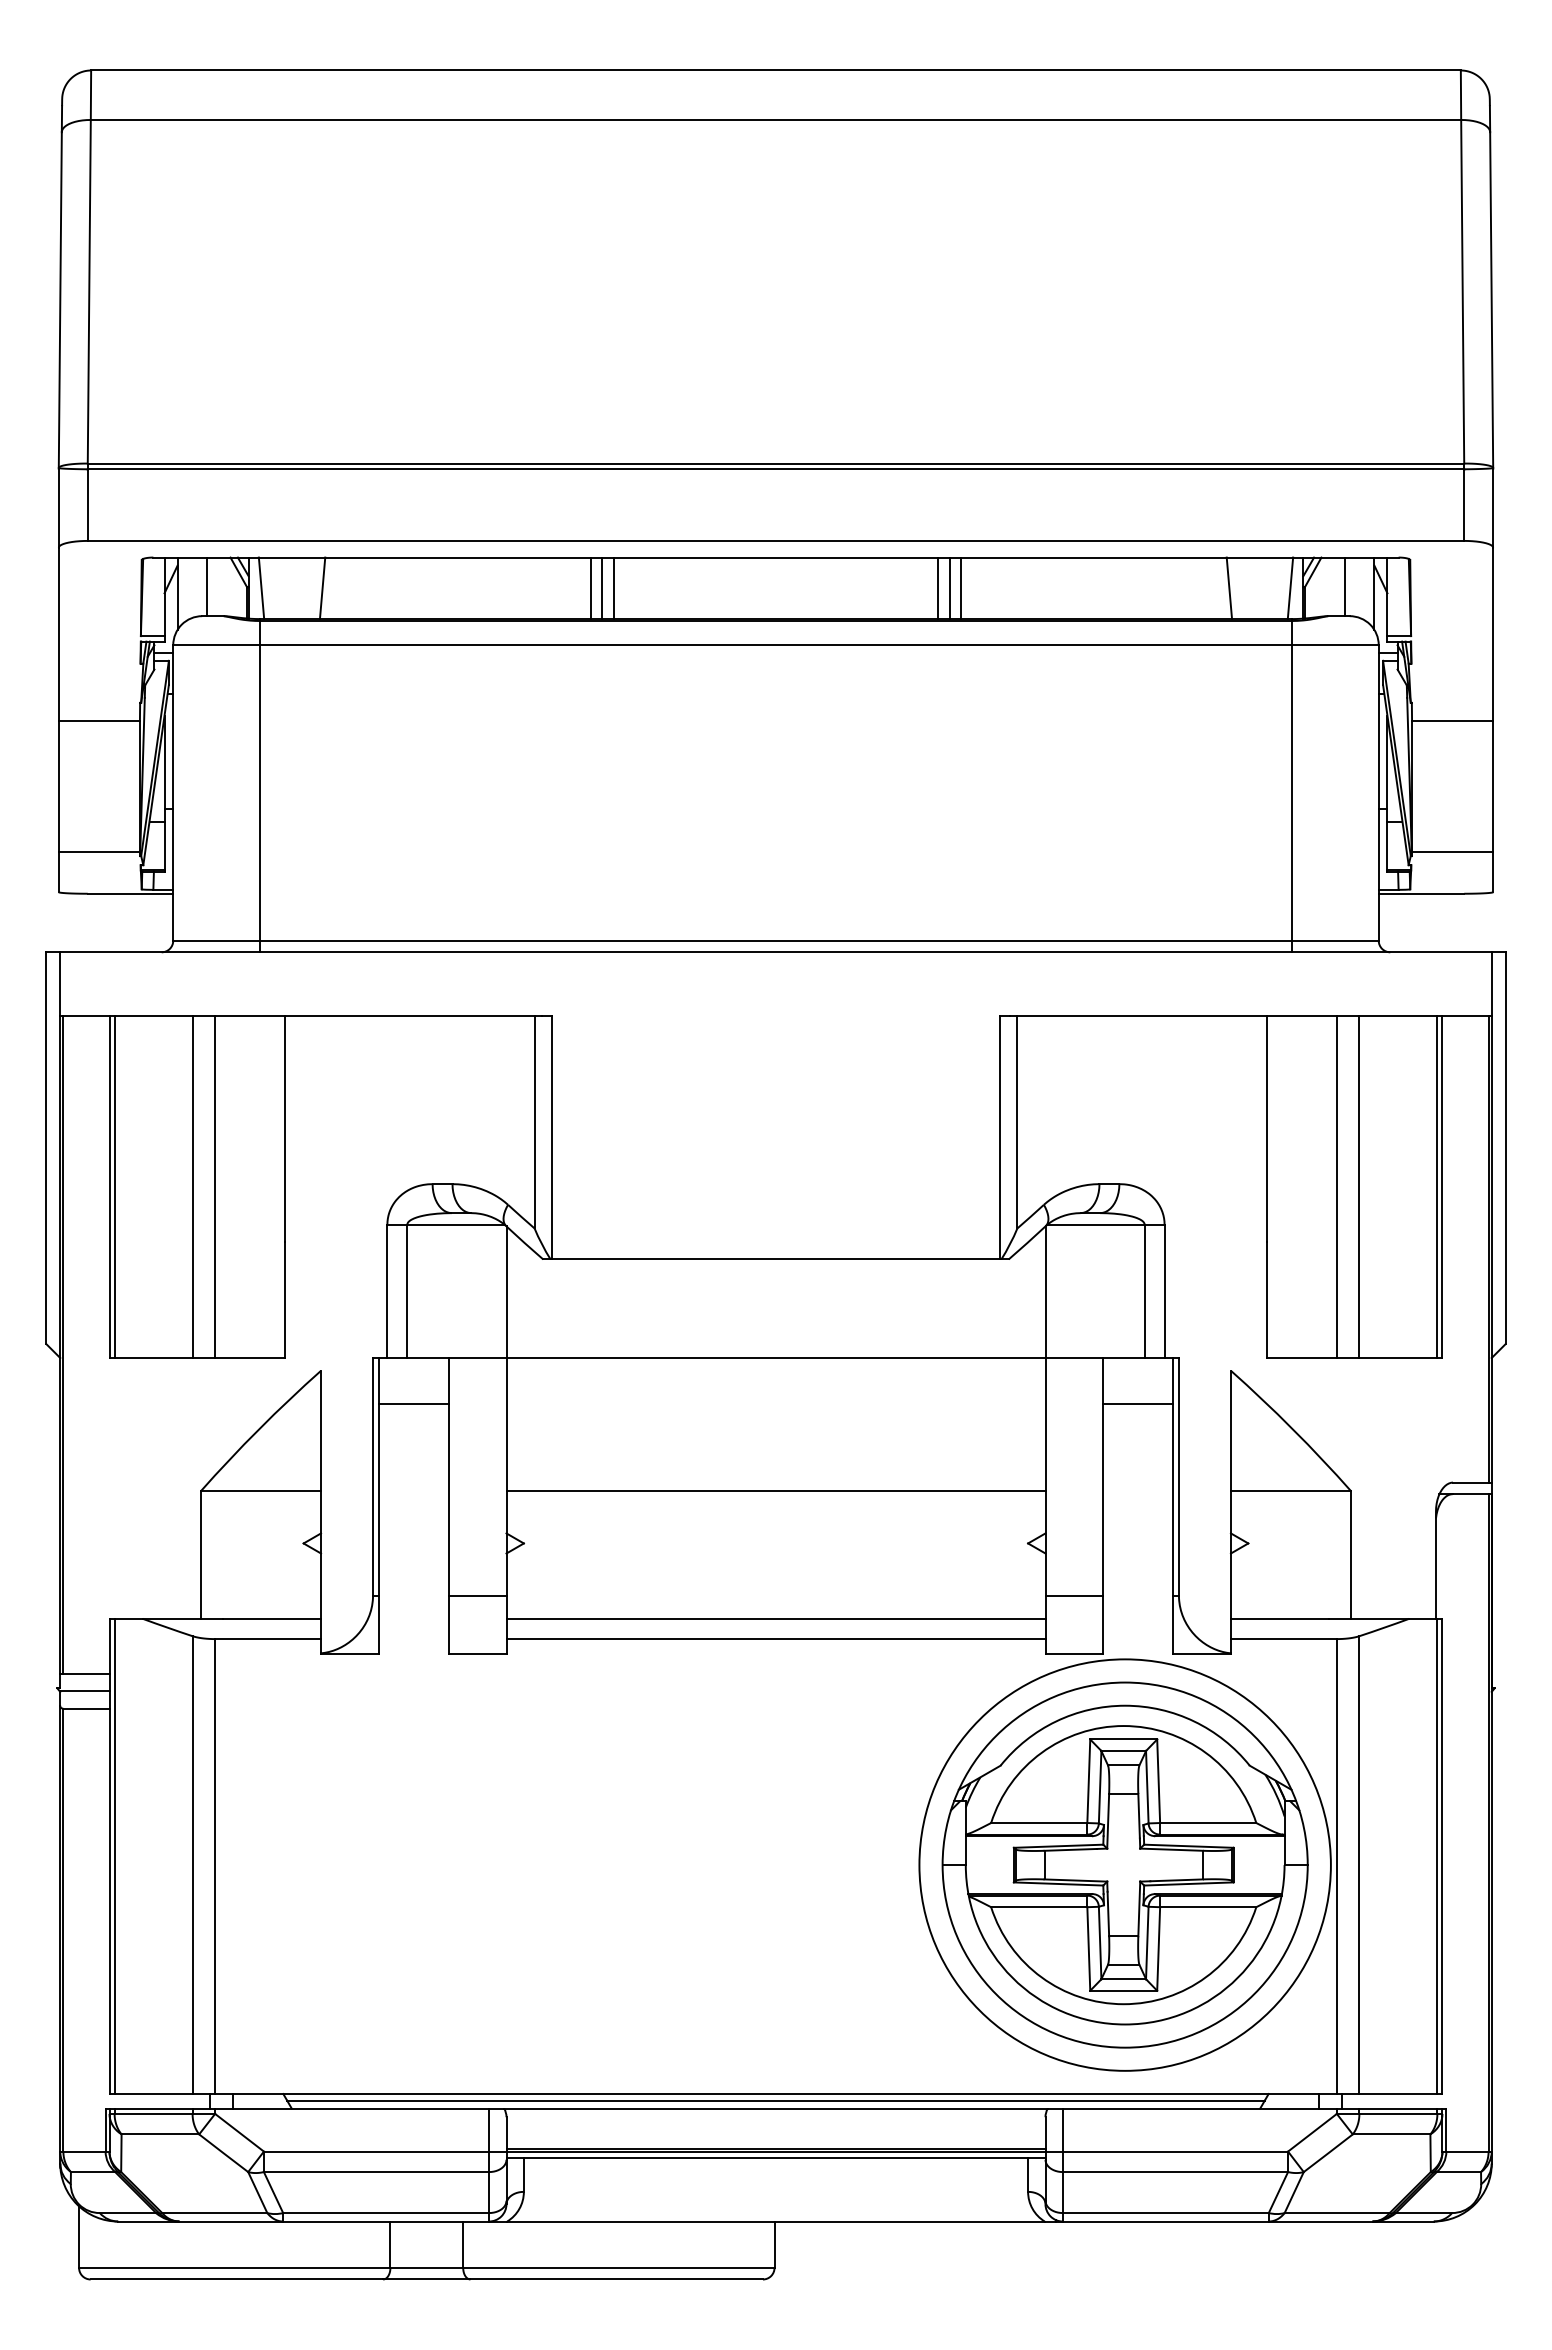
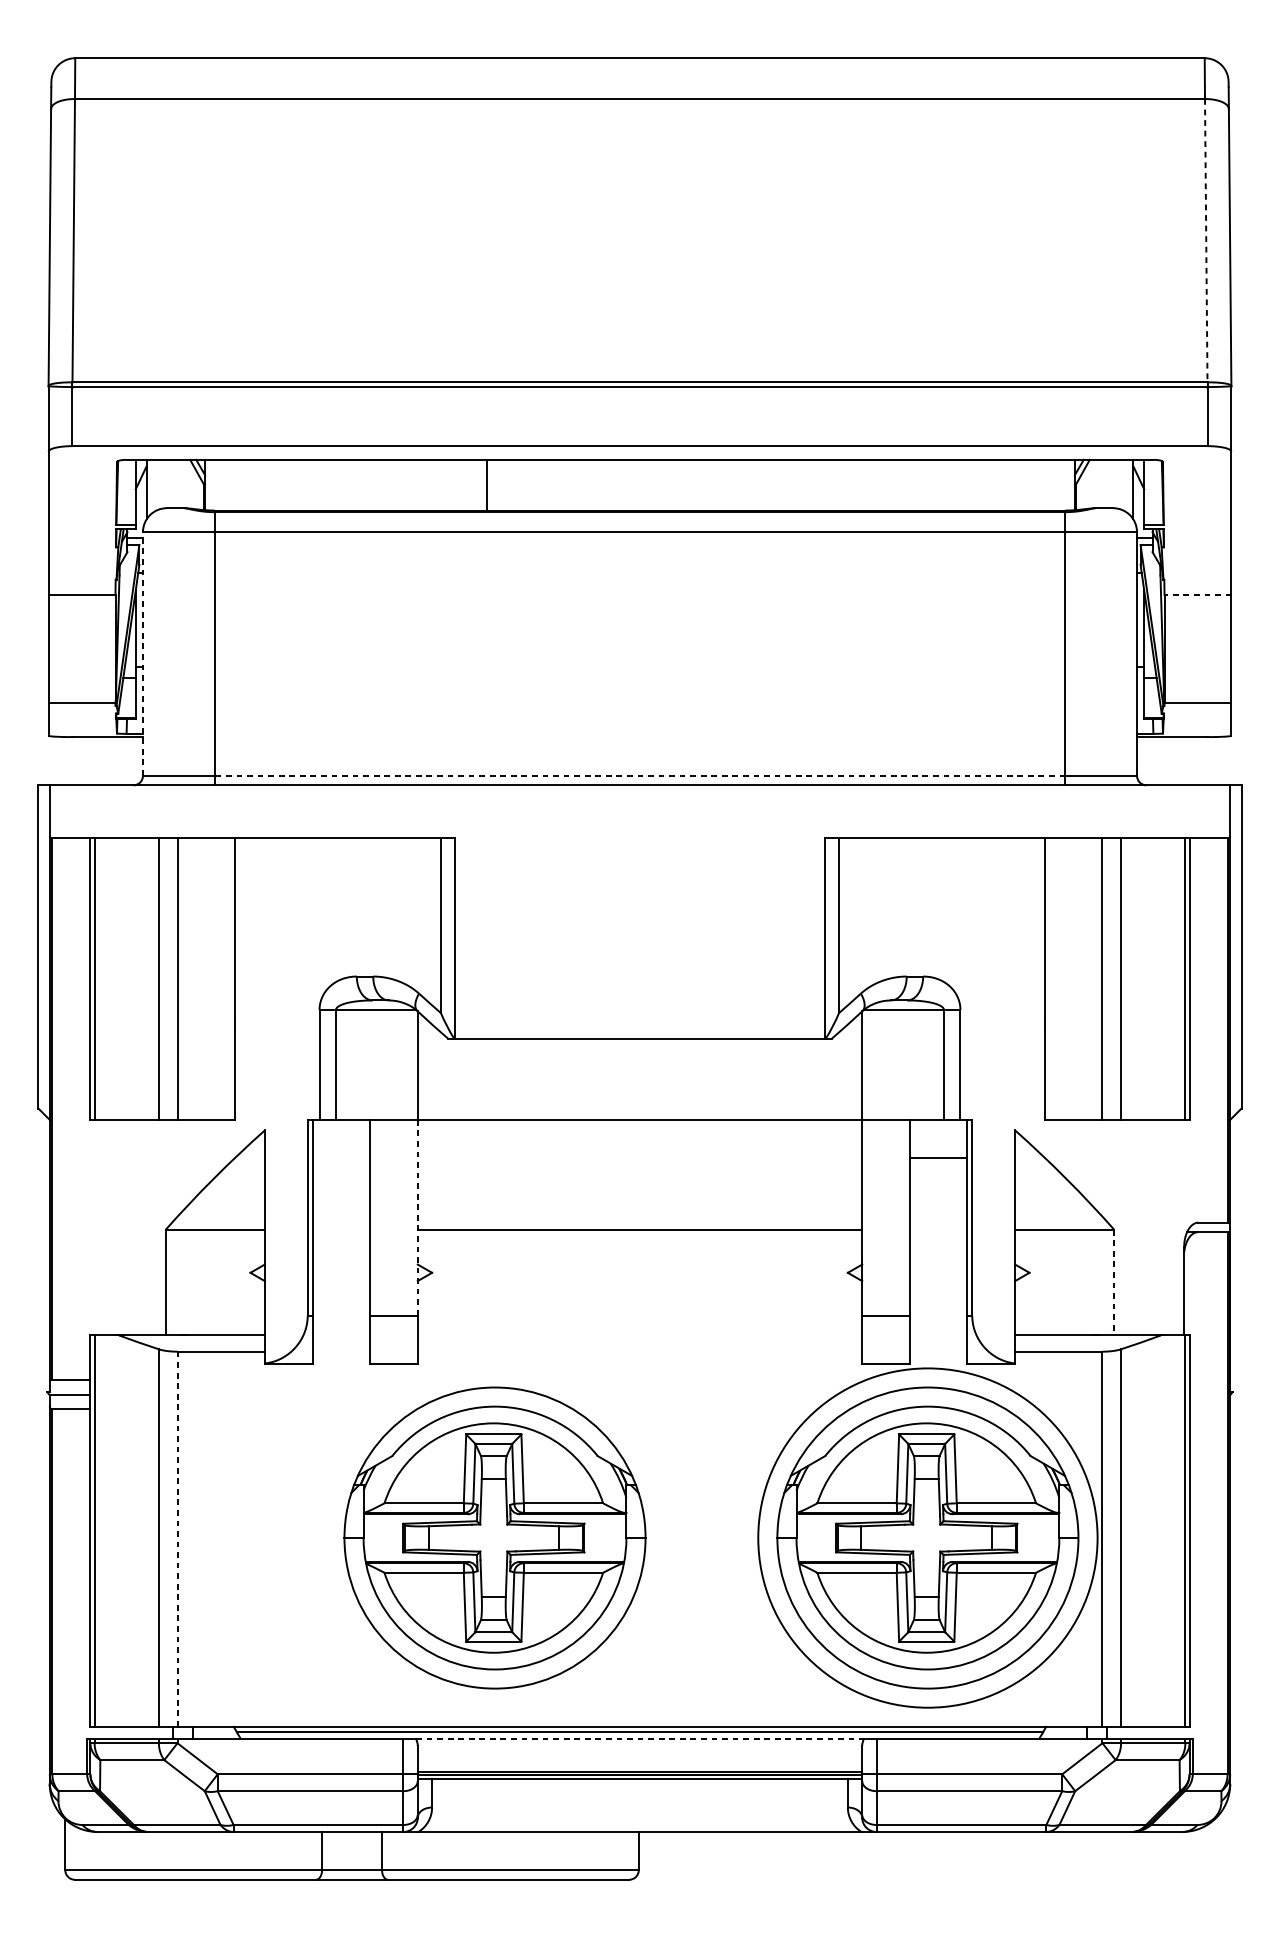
line: (1462, 291) -> (1206, 240), solid -> dashed
line: (206, 586) -> (170, 483), removed
line: (1345, 586) -> (1109, 483), removed
line: (261, 588) -> (215, 485), removed
line: (322, 588) -> (266, 485), removed
line: (602, 588) -> (496, 485), removed
line: (613, 588) -> (506, 485), removed
line: (938, 588) -> (773, 485), removed
line: (949, 588) -> (783, 485), removed
line: (961, 588) -> (792, 485), removed
line: (1229, 588) -> (1013, 485), removed
line: (1290, 588) -> (1064, 485), removed
line: (1452, 721) -> (1197, 595), solid -> dashed
line: (173, 792) -> (143, 653), solid -> dashed
line: (776, 940) -> (640, 775), solid -> dashed
line: (413, 1404) -> (341, 1158), removed
line: (506, 1476) -> (417, 1217), solid -> dashed
line: (1351, 1555) -> (1114, 1282), solid -> dashed
line: (775, 1618) -> (639, 1334), removed
line: (775, 1639) -> (639, 1352), removed
part: (599, 1864) -> (494, 1537), added
line: (215, 1867) -> (177, 1540), solid -> dashed
line: (776, 2109) -> (640, 1739), solid -> dashed

